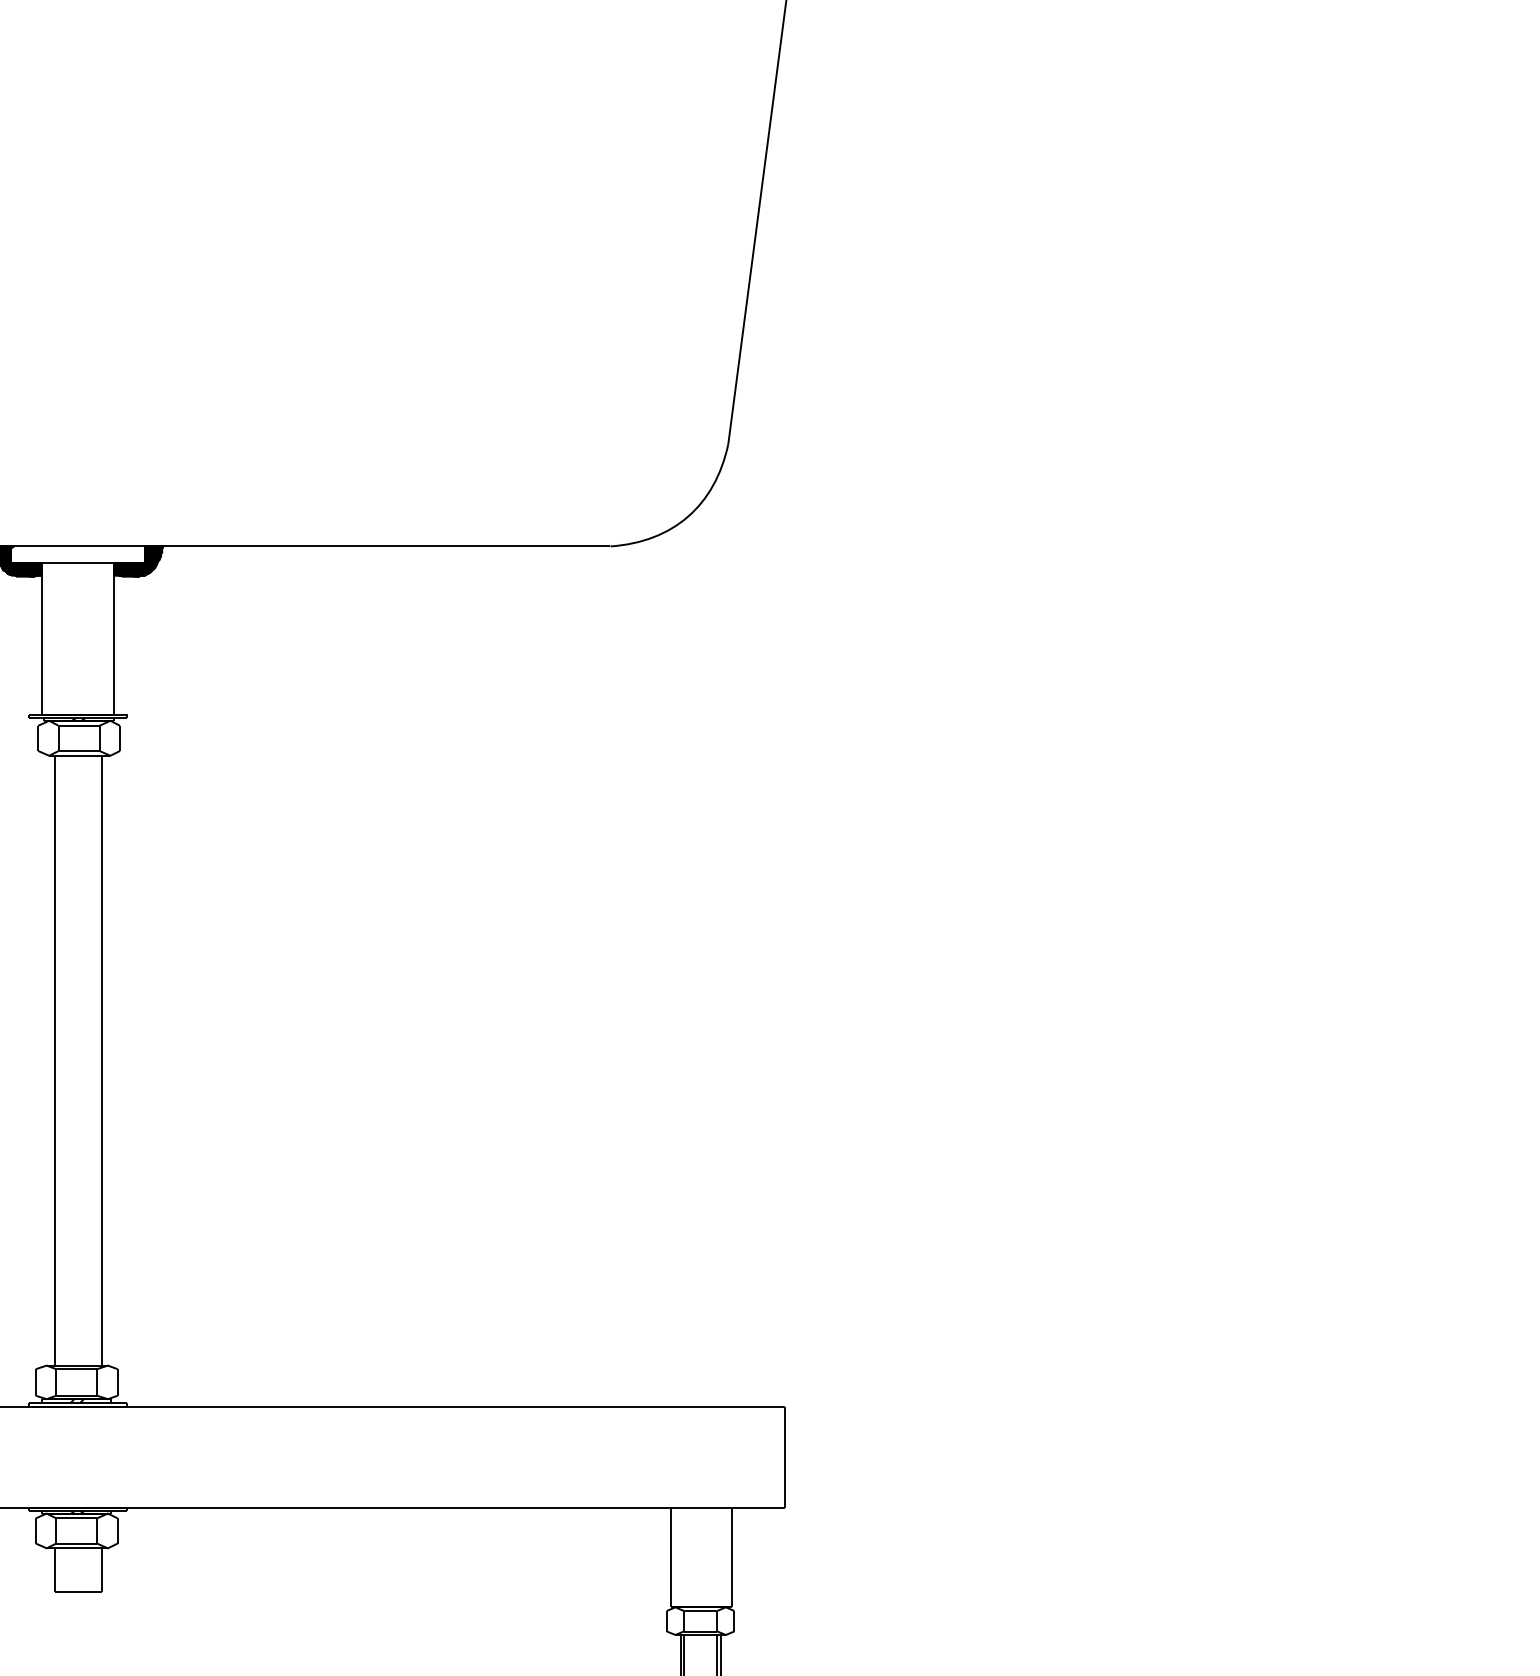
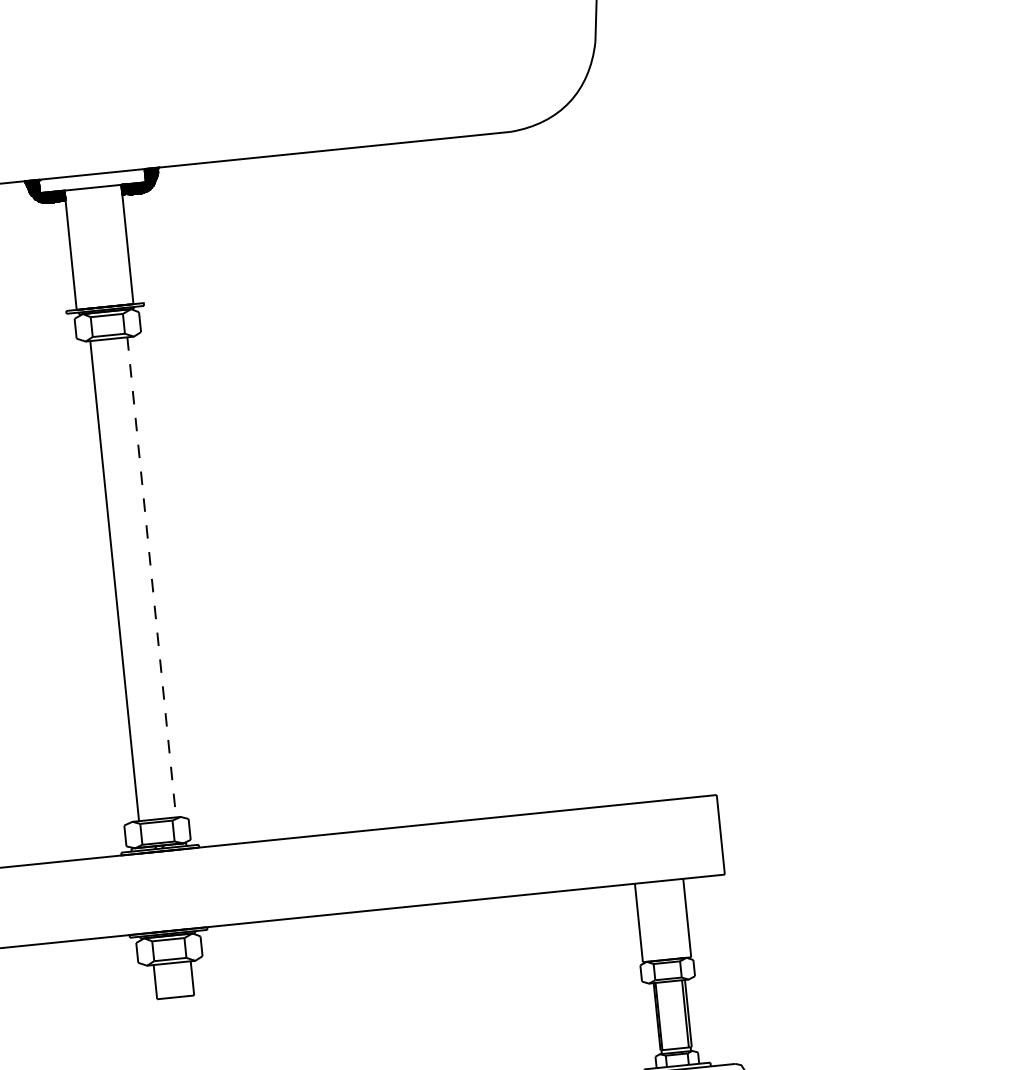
line: (102, 1060) -> (152, 577), solid -> dashed

